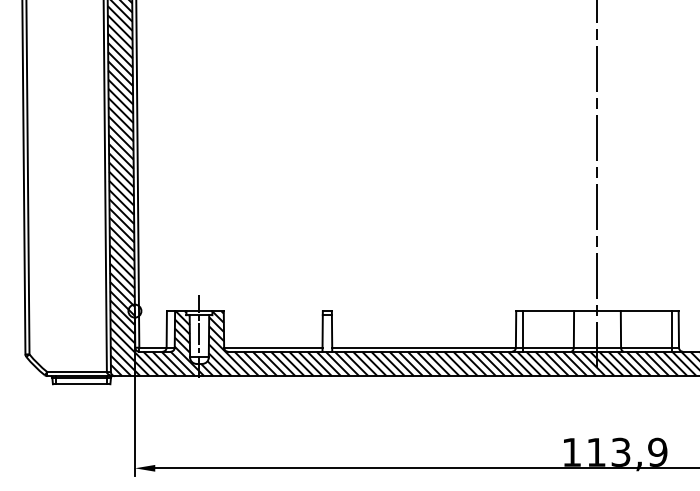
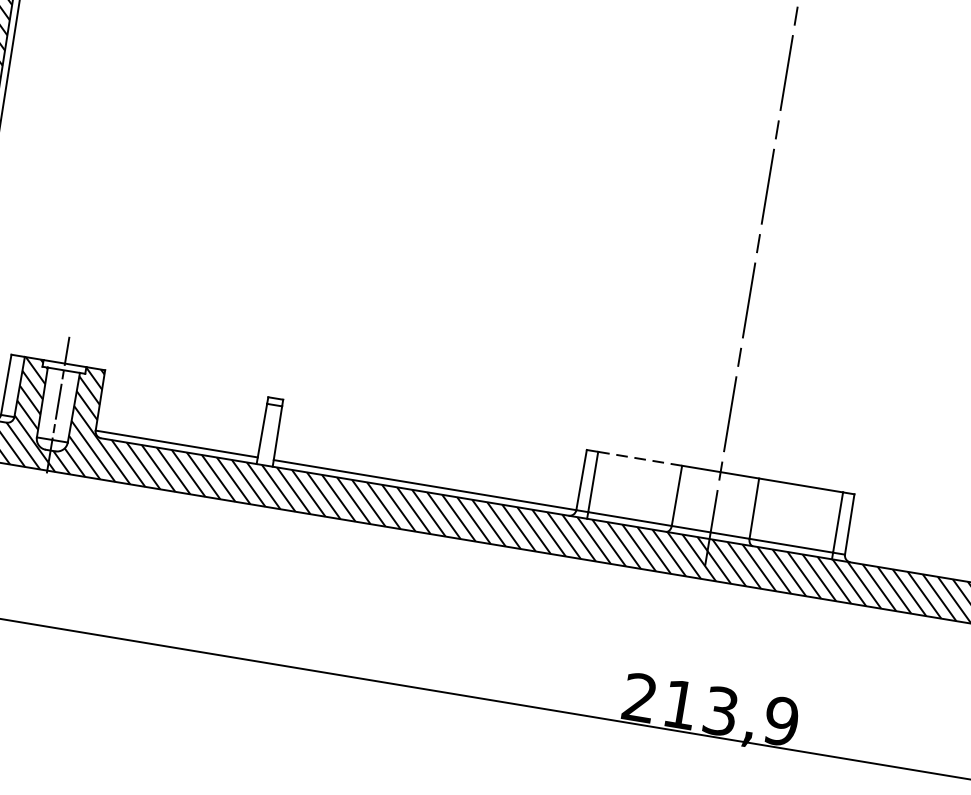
line: (548, 311) -> (639, 459), solid -> dashed
text: (571, 451) -> (639, 696), 113,9 -> 213,9

